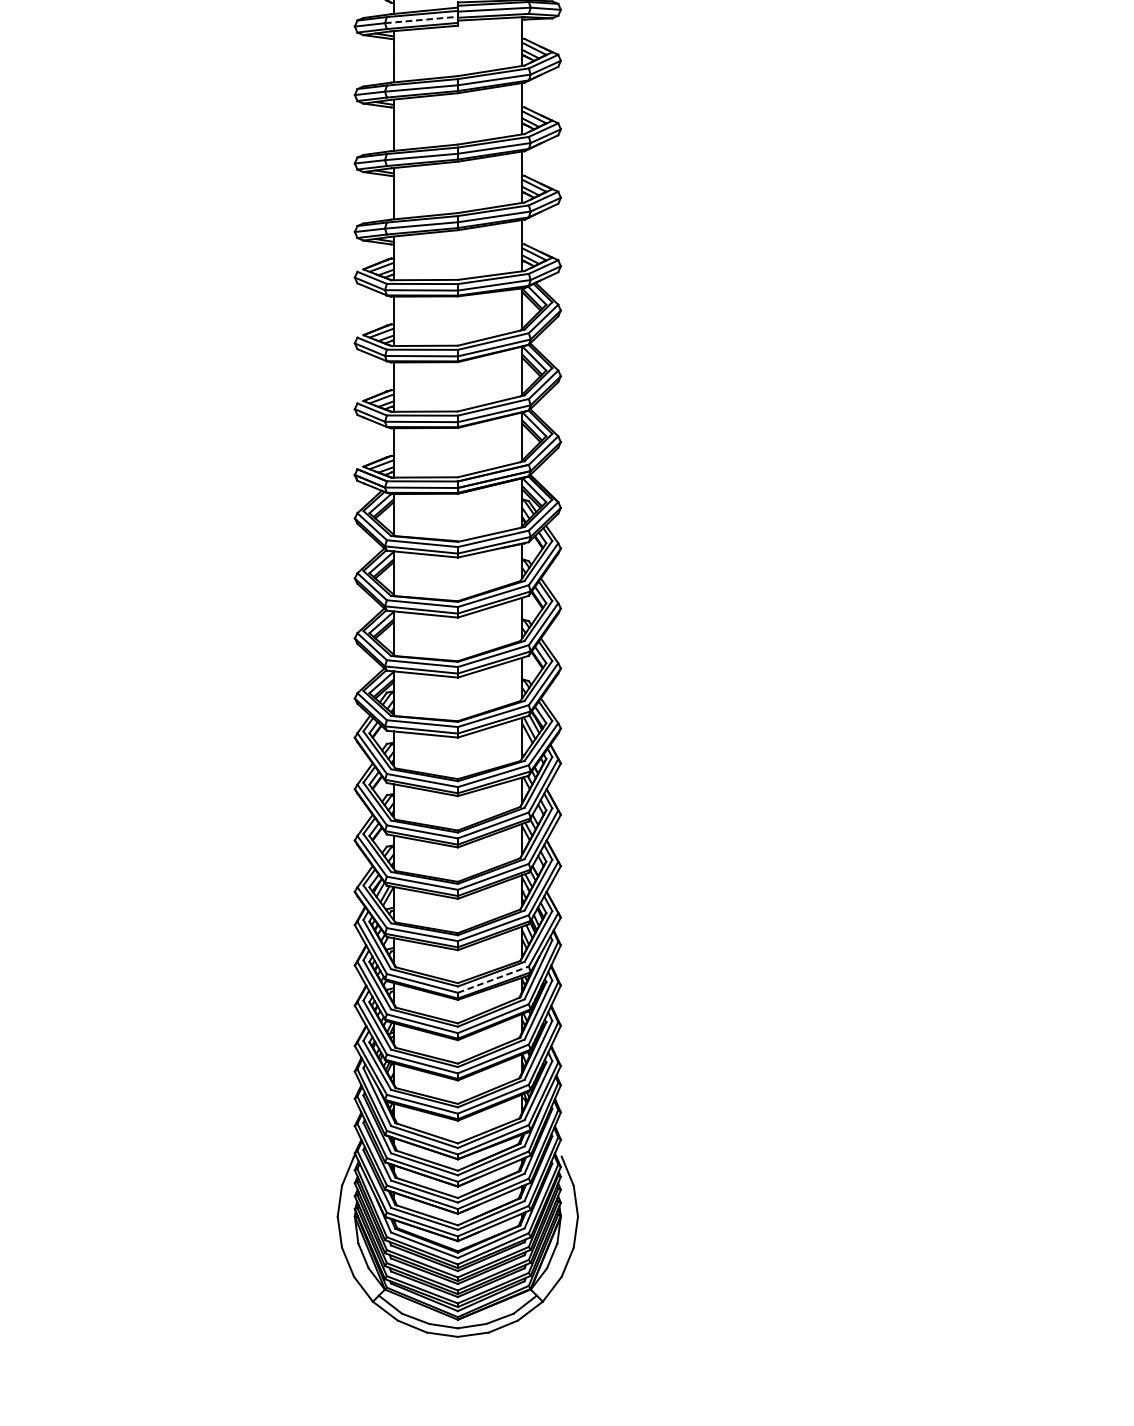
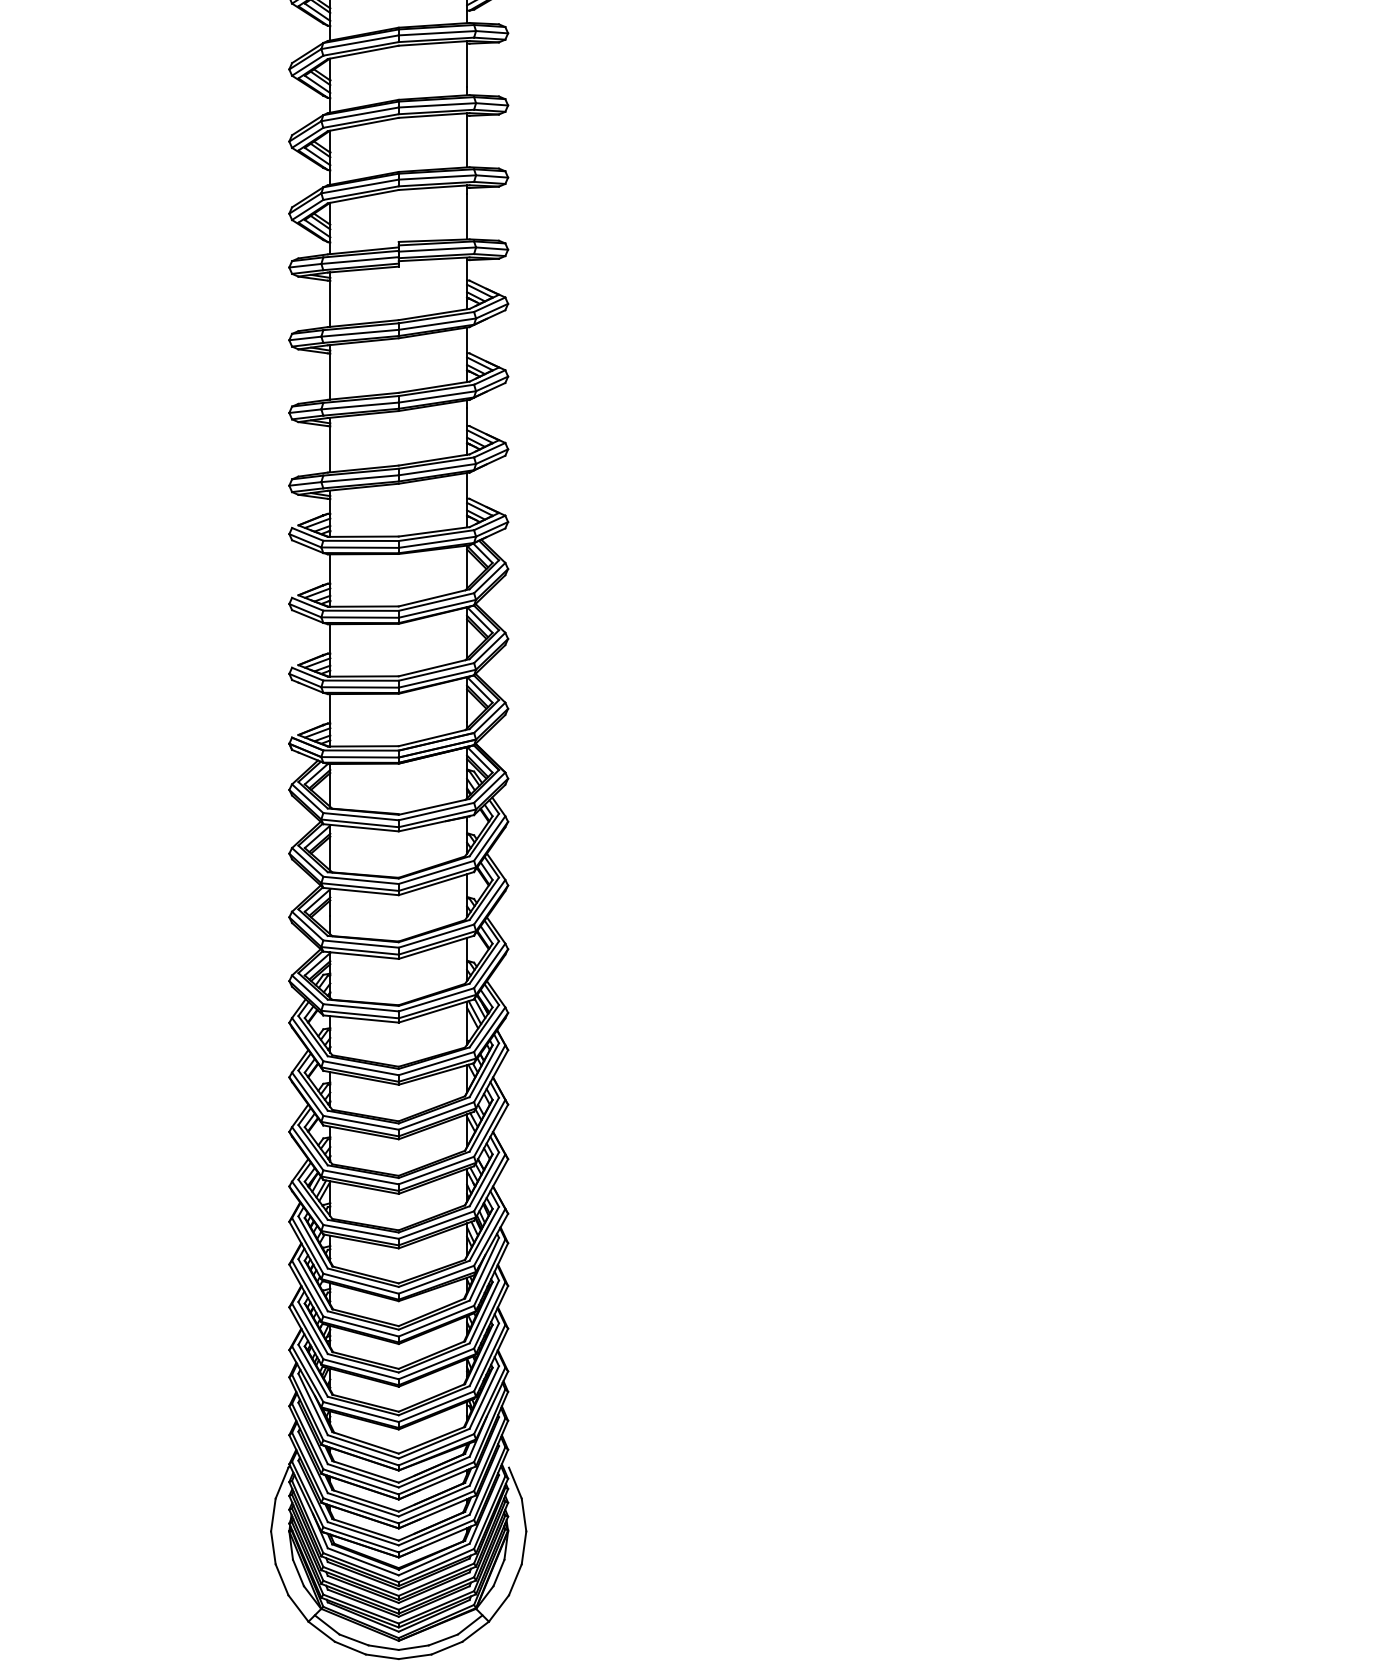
line: (421, 19) -> (360, 260), dashed -> solid
line: (493, 979) -> (436, 1279), dashed -> solid

